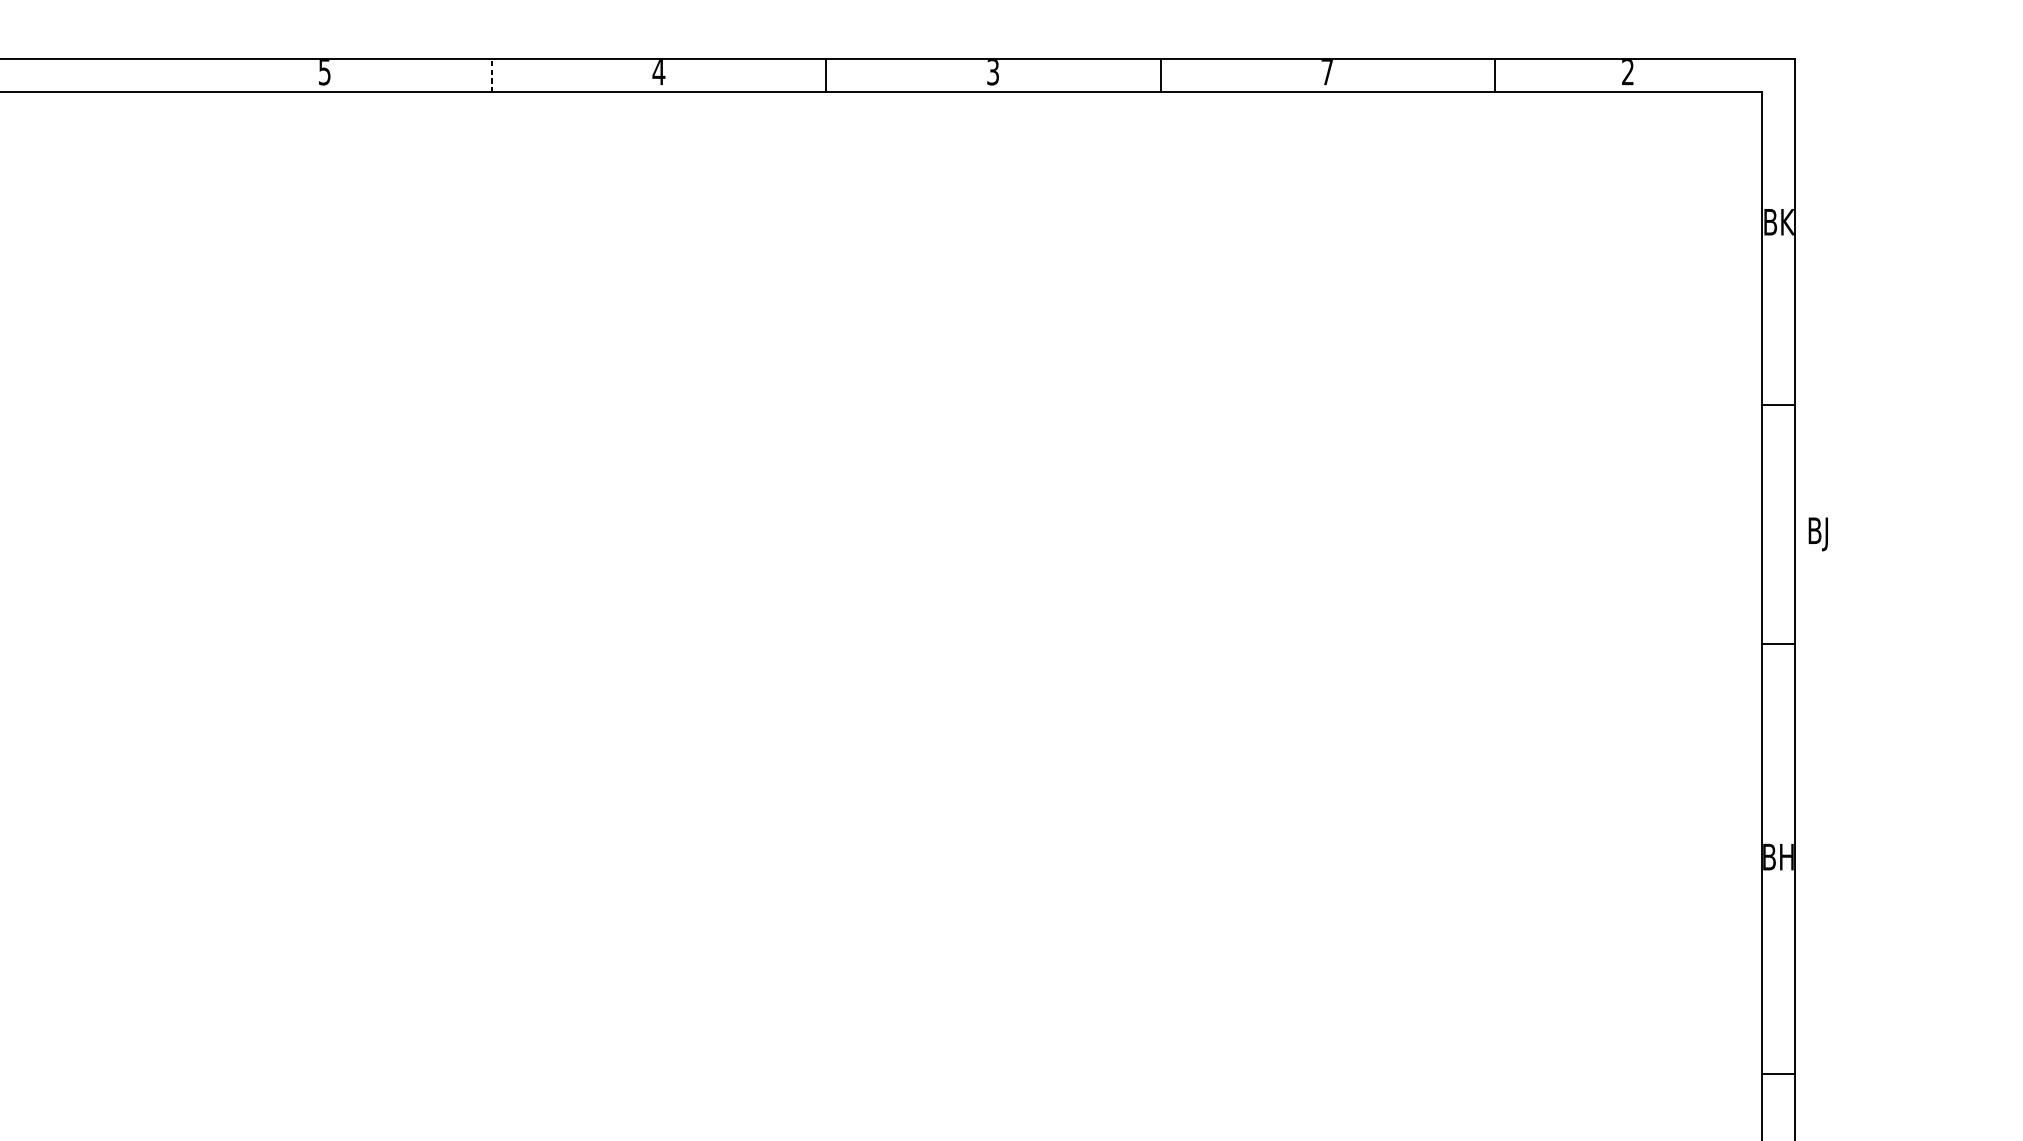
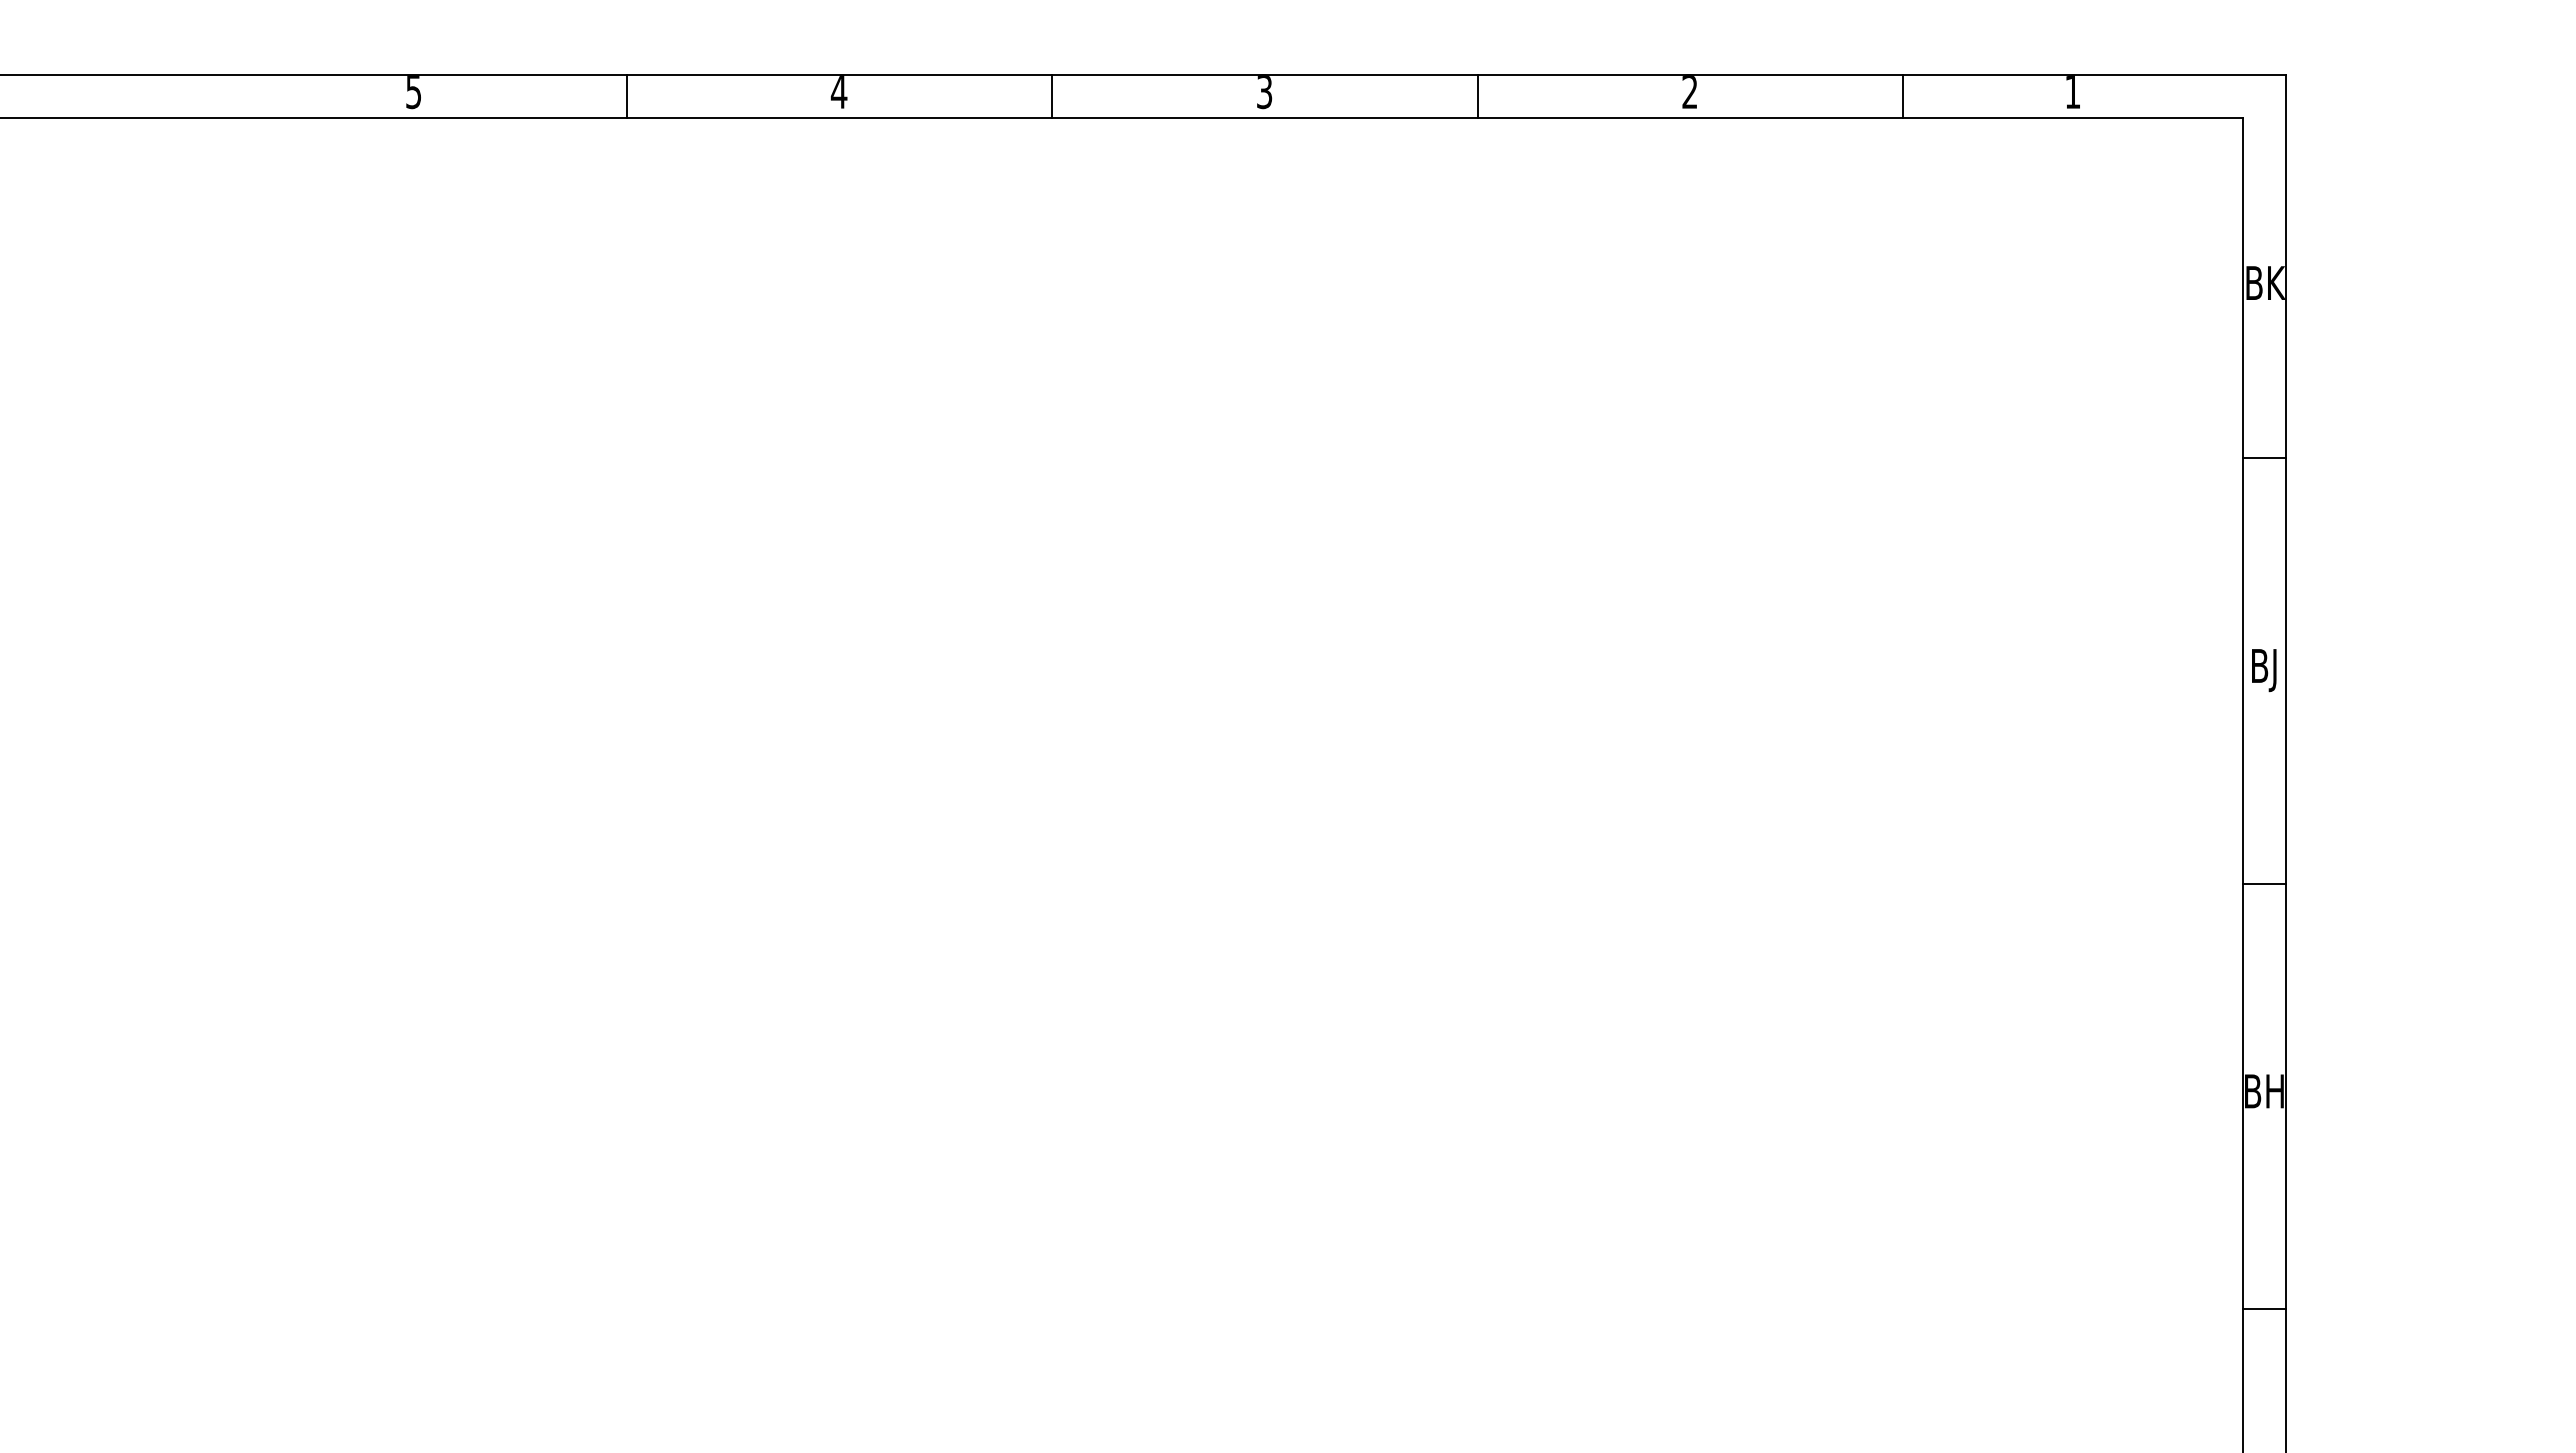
text: (1326, 72) -> (1689, 92), 7 -> 2
text: (1627, 72) -> (2072, 92), 2 -> 1
line: (491, 75) -> (626, 96), dashed -> solid
line: (1778, 405) -> (2264, 458), moved
text: (1818, 534) -> (2264, 670), moved
line: (1778, 643) -> (2264, 883), moved
line: (1778, 1074) -> (2264, 1309), moved

